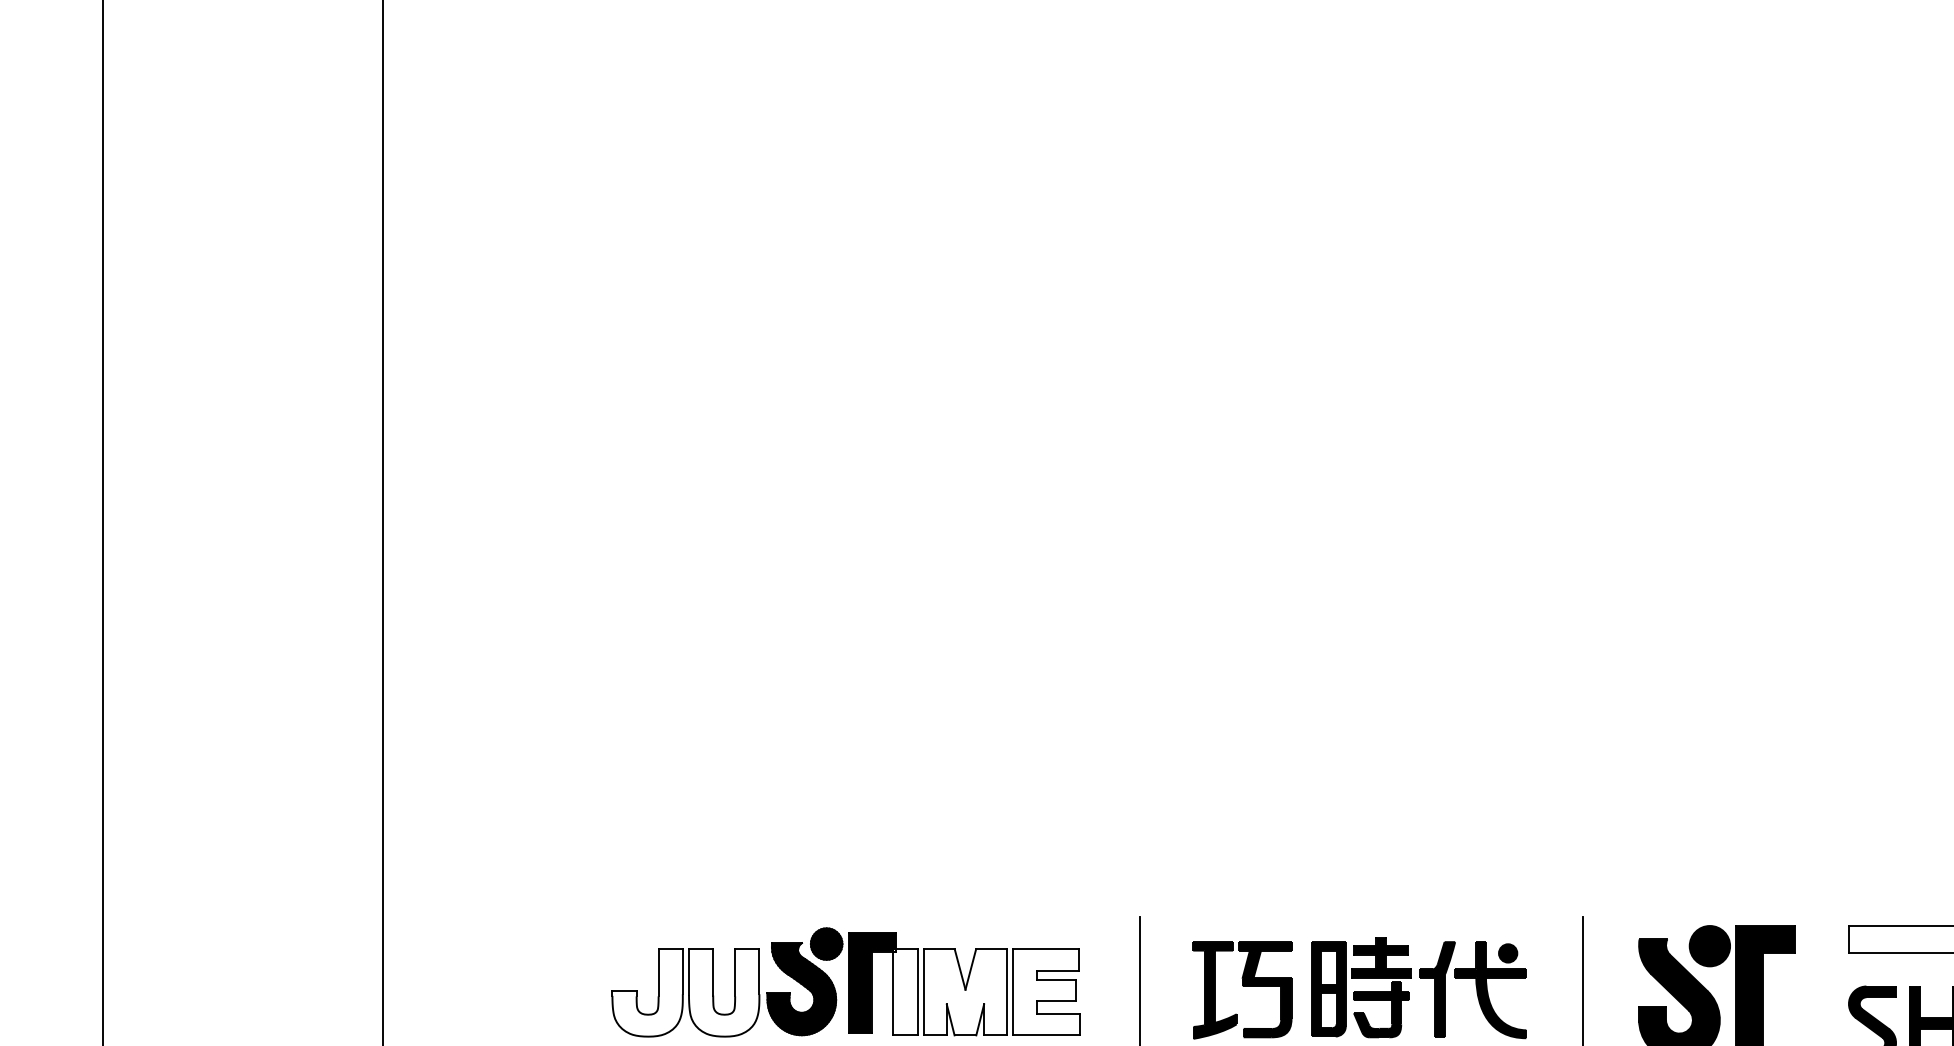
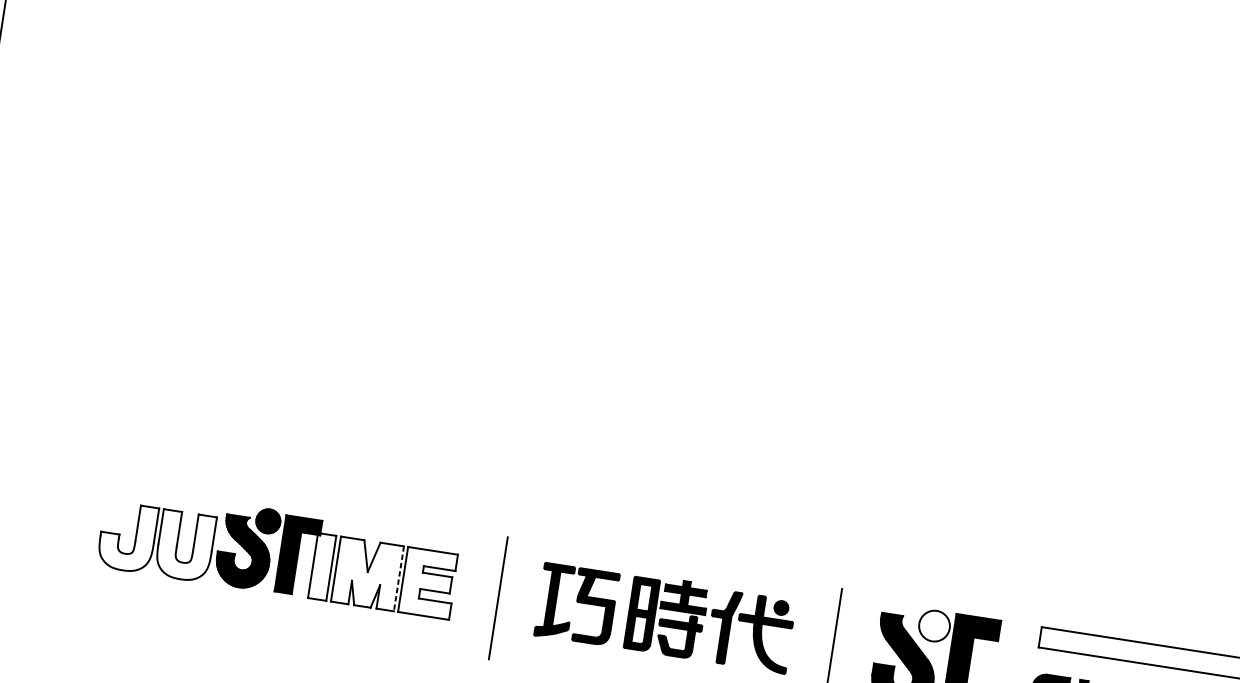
fill: (1709, 946) -> (934, 626), removed
line: (1007, 992) -> (399, 579), solid -> dashed

